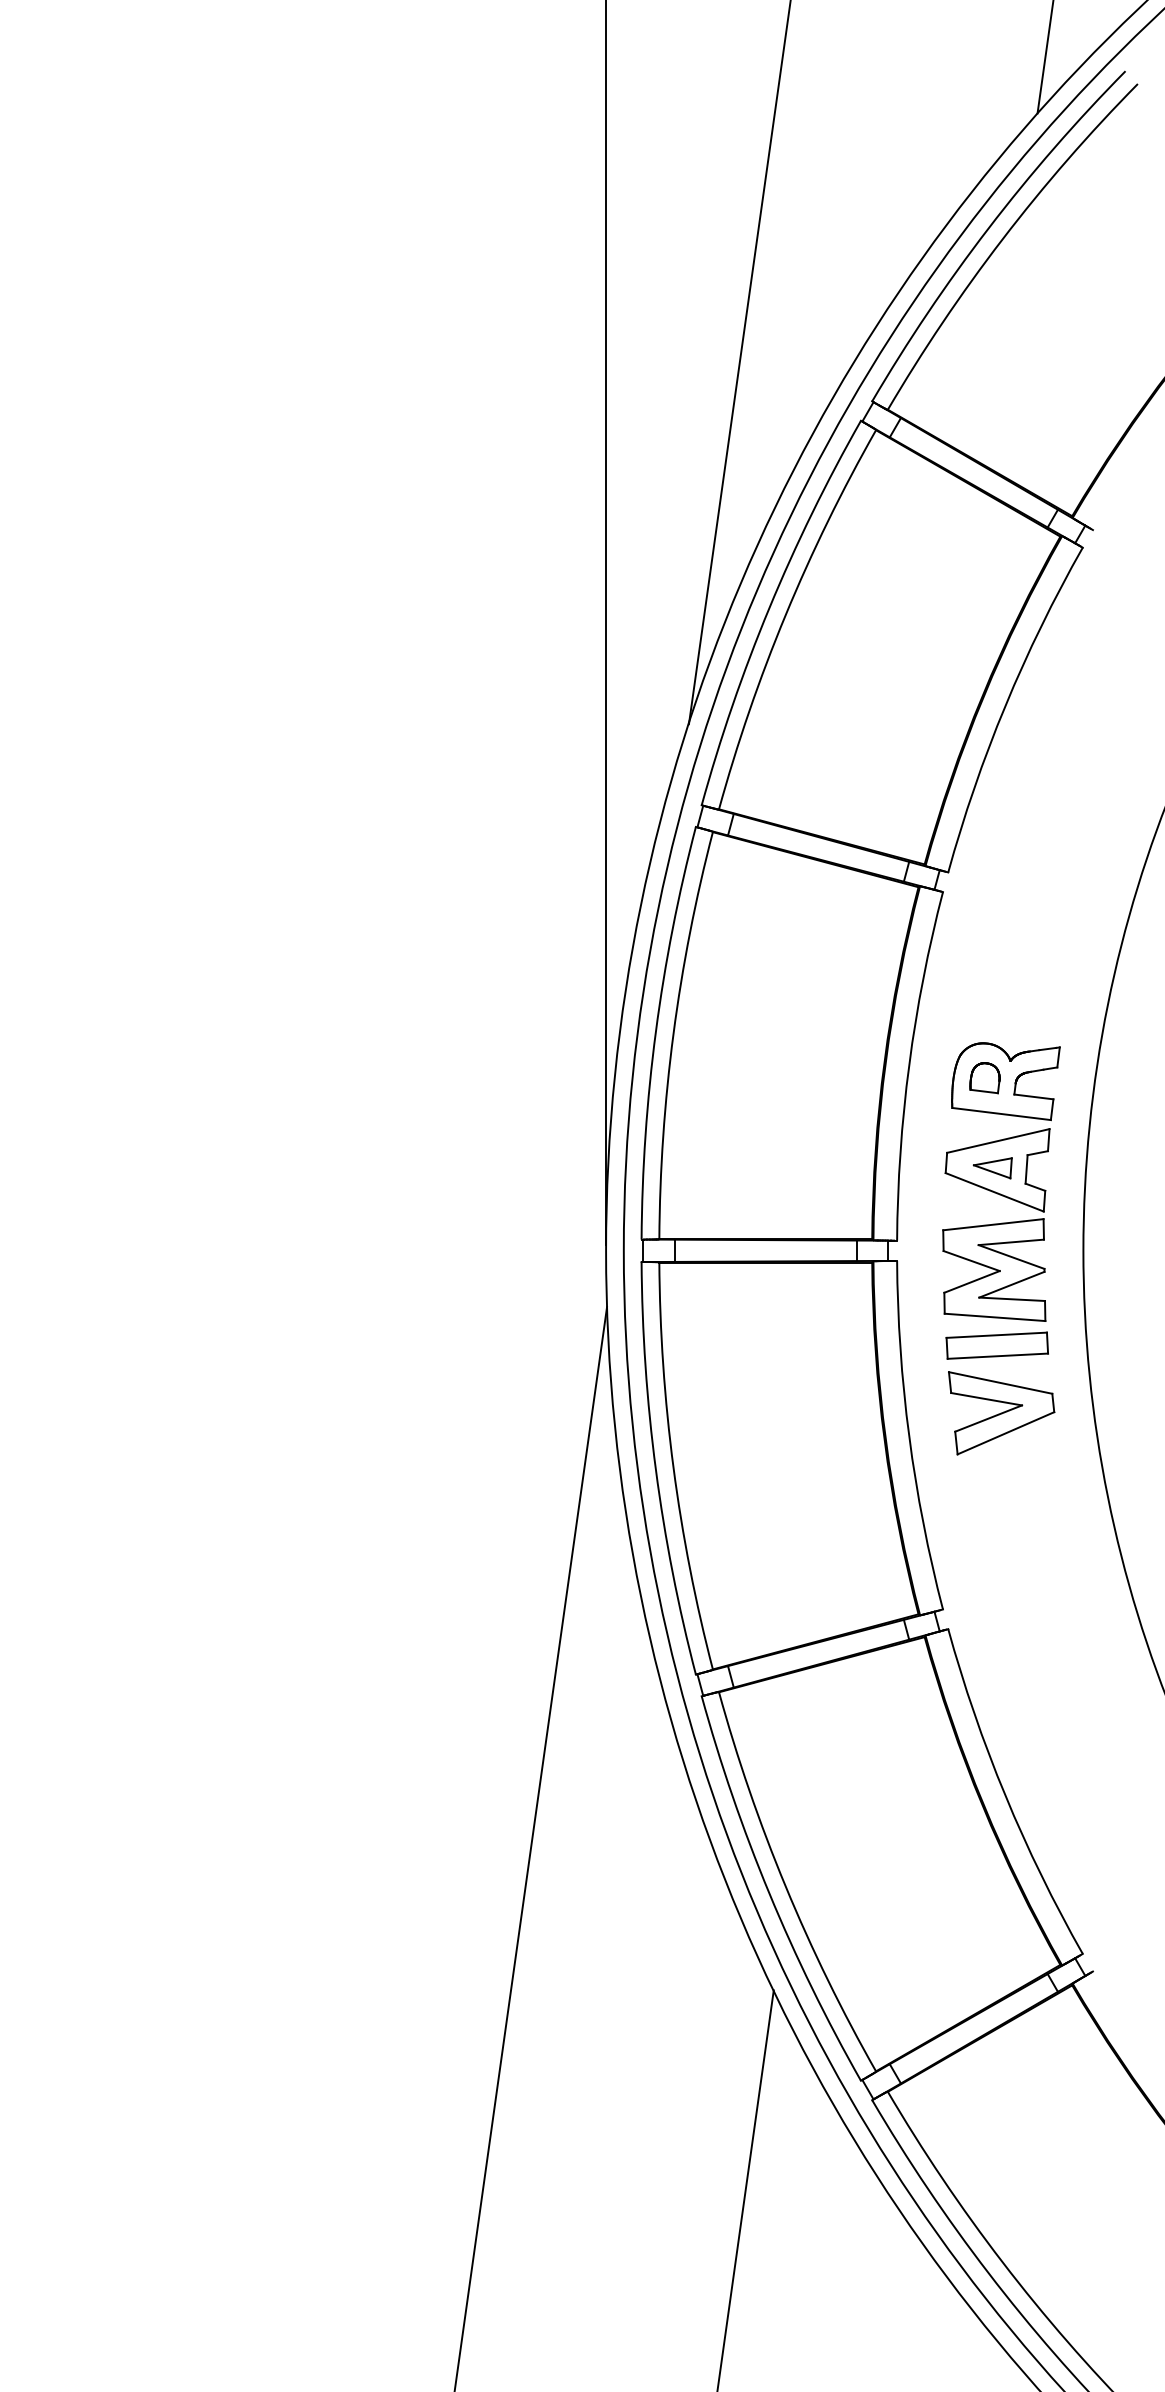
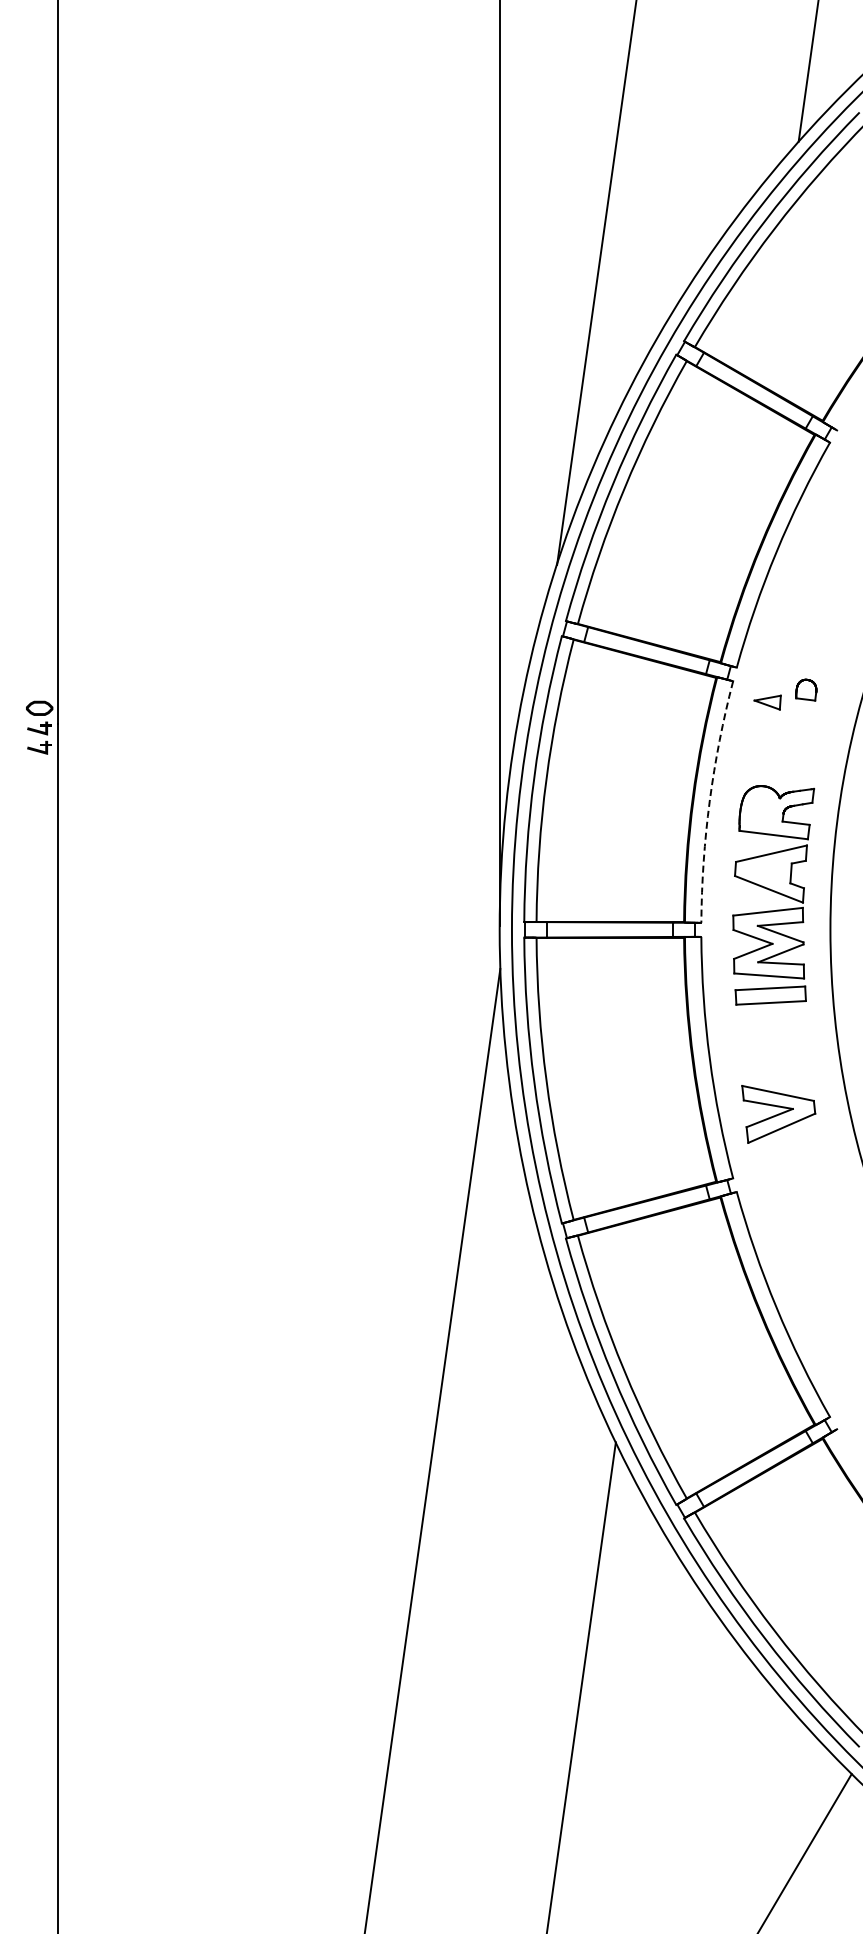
arc: (908, 1065) -> (709, 801), solid -> dashed
part: (985, 1077) -> (806, 689), moved
part: (992, 1168) -> (767, 702), moved
part: (1001, 1413) -> (778, 1114), moved

